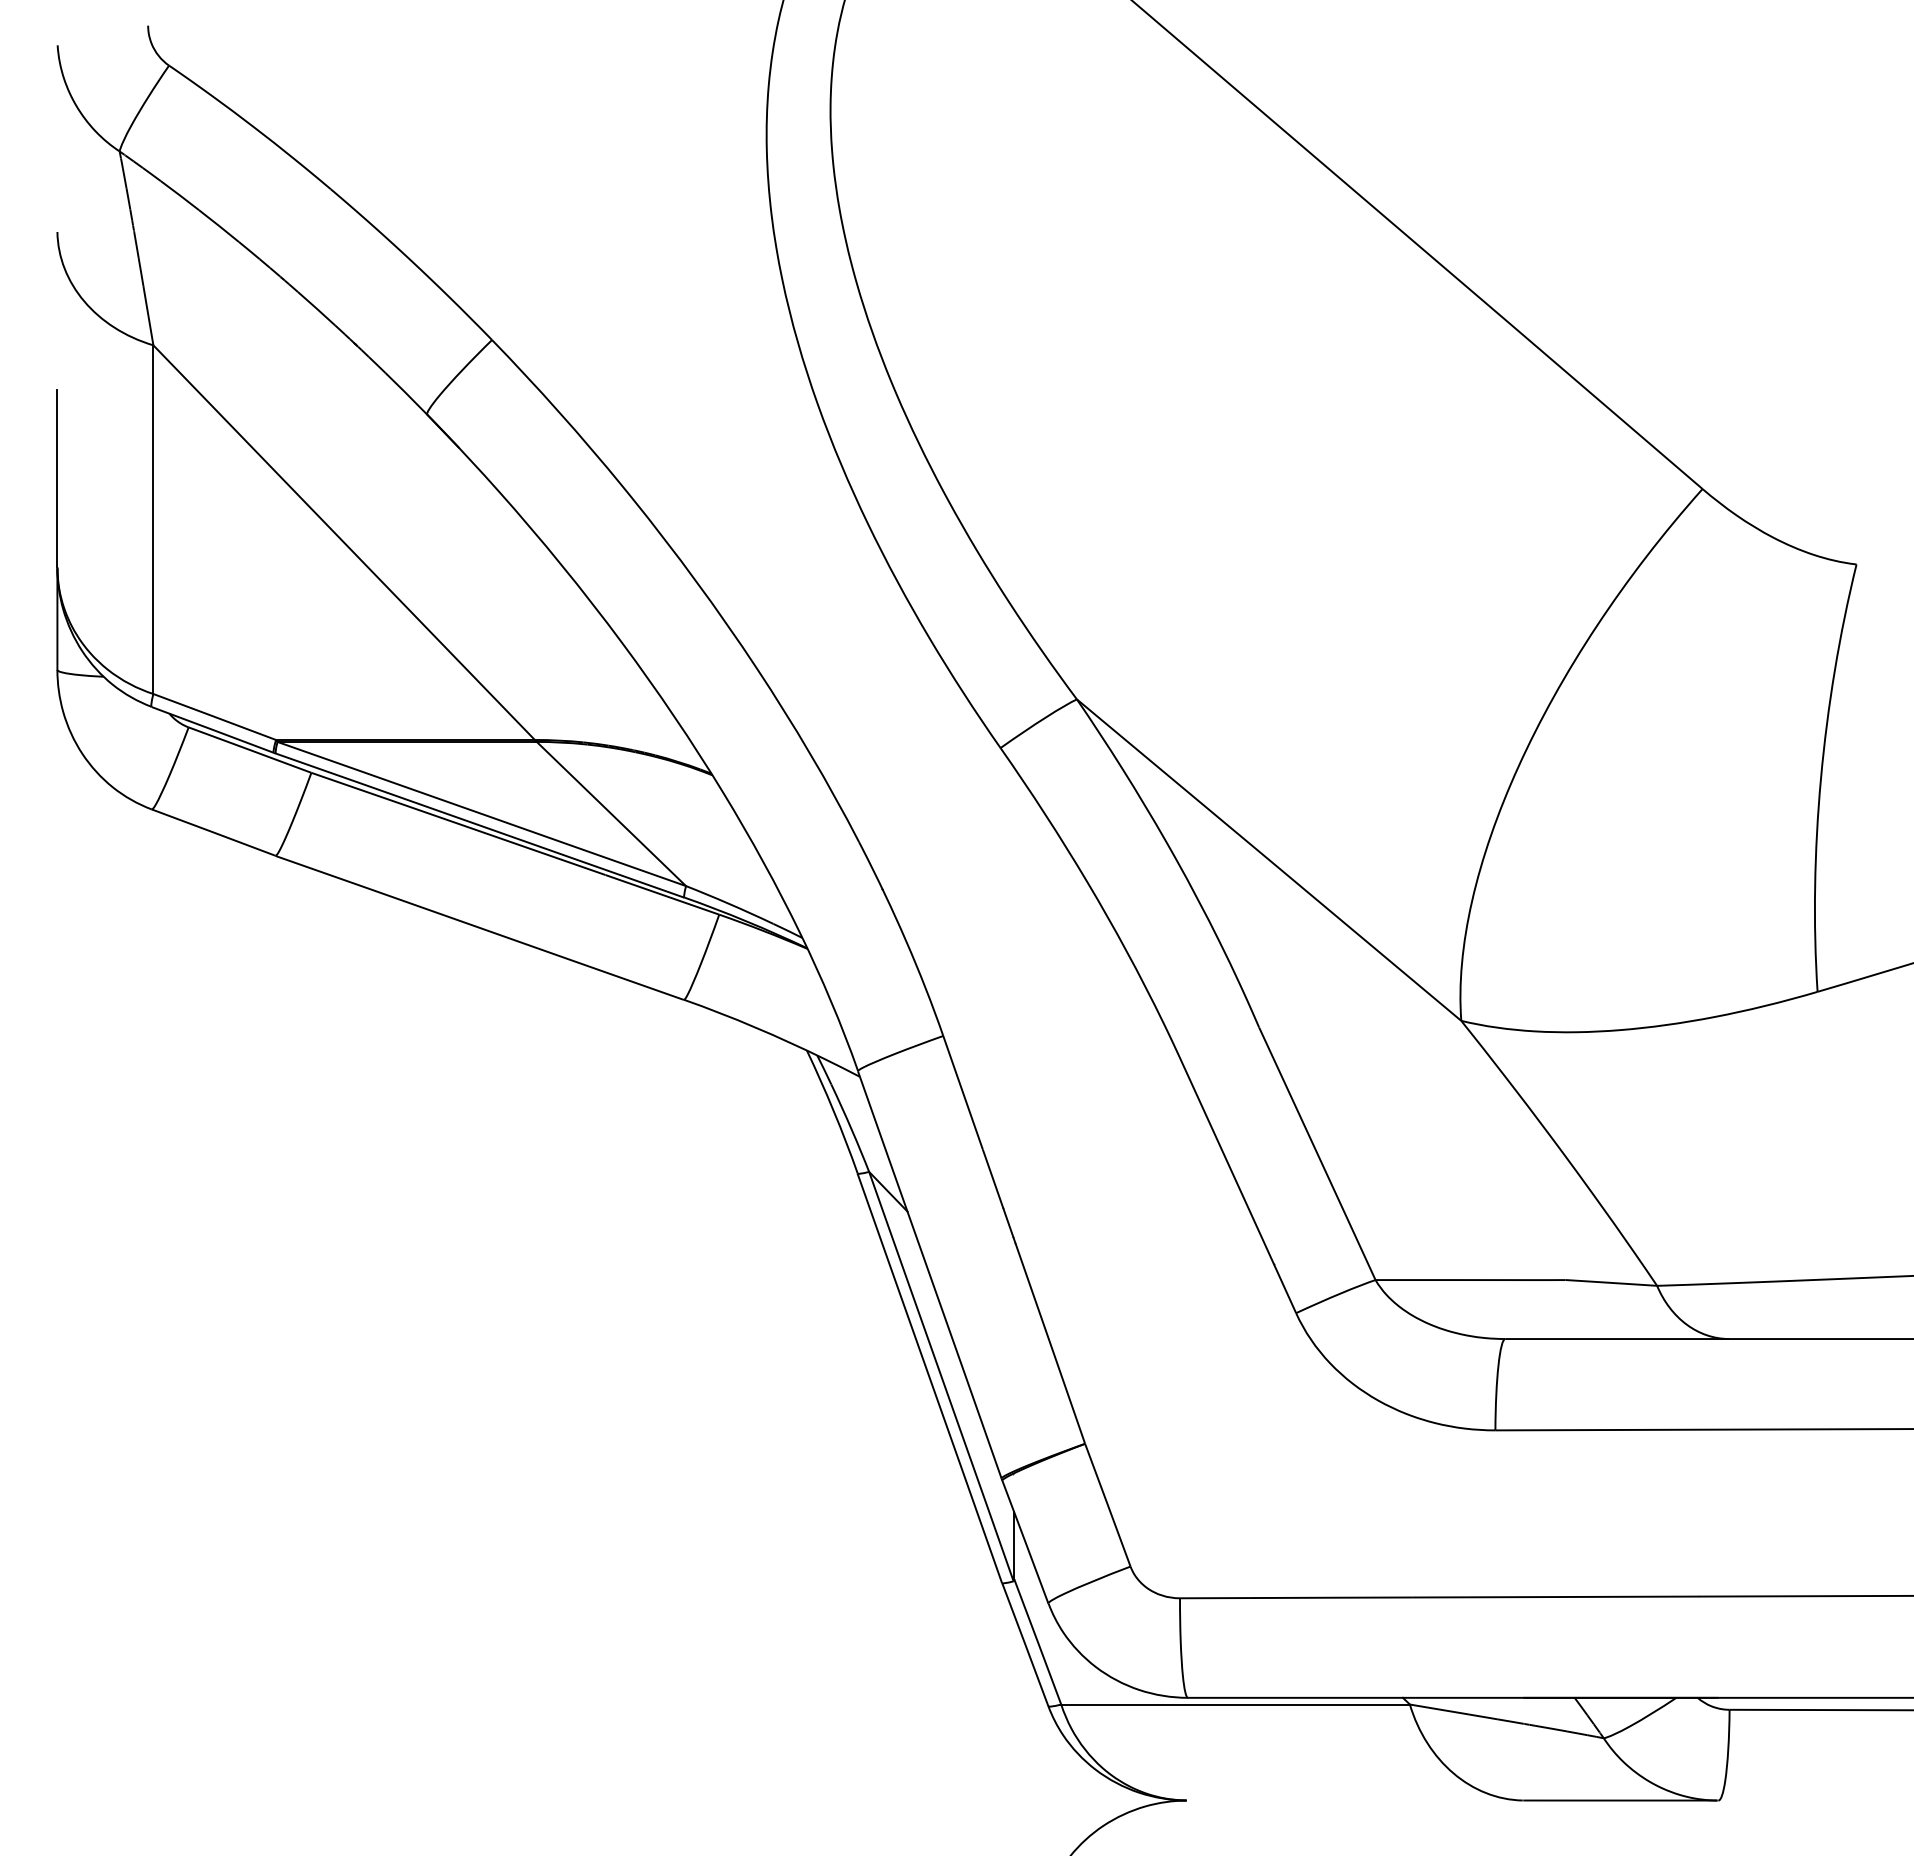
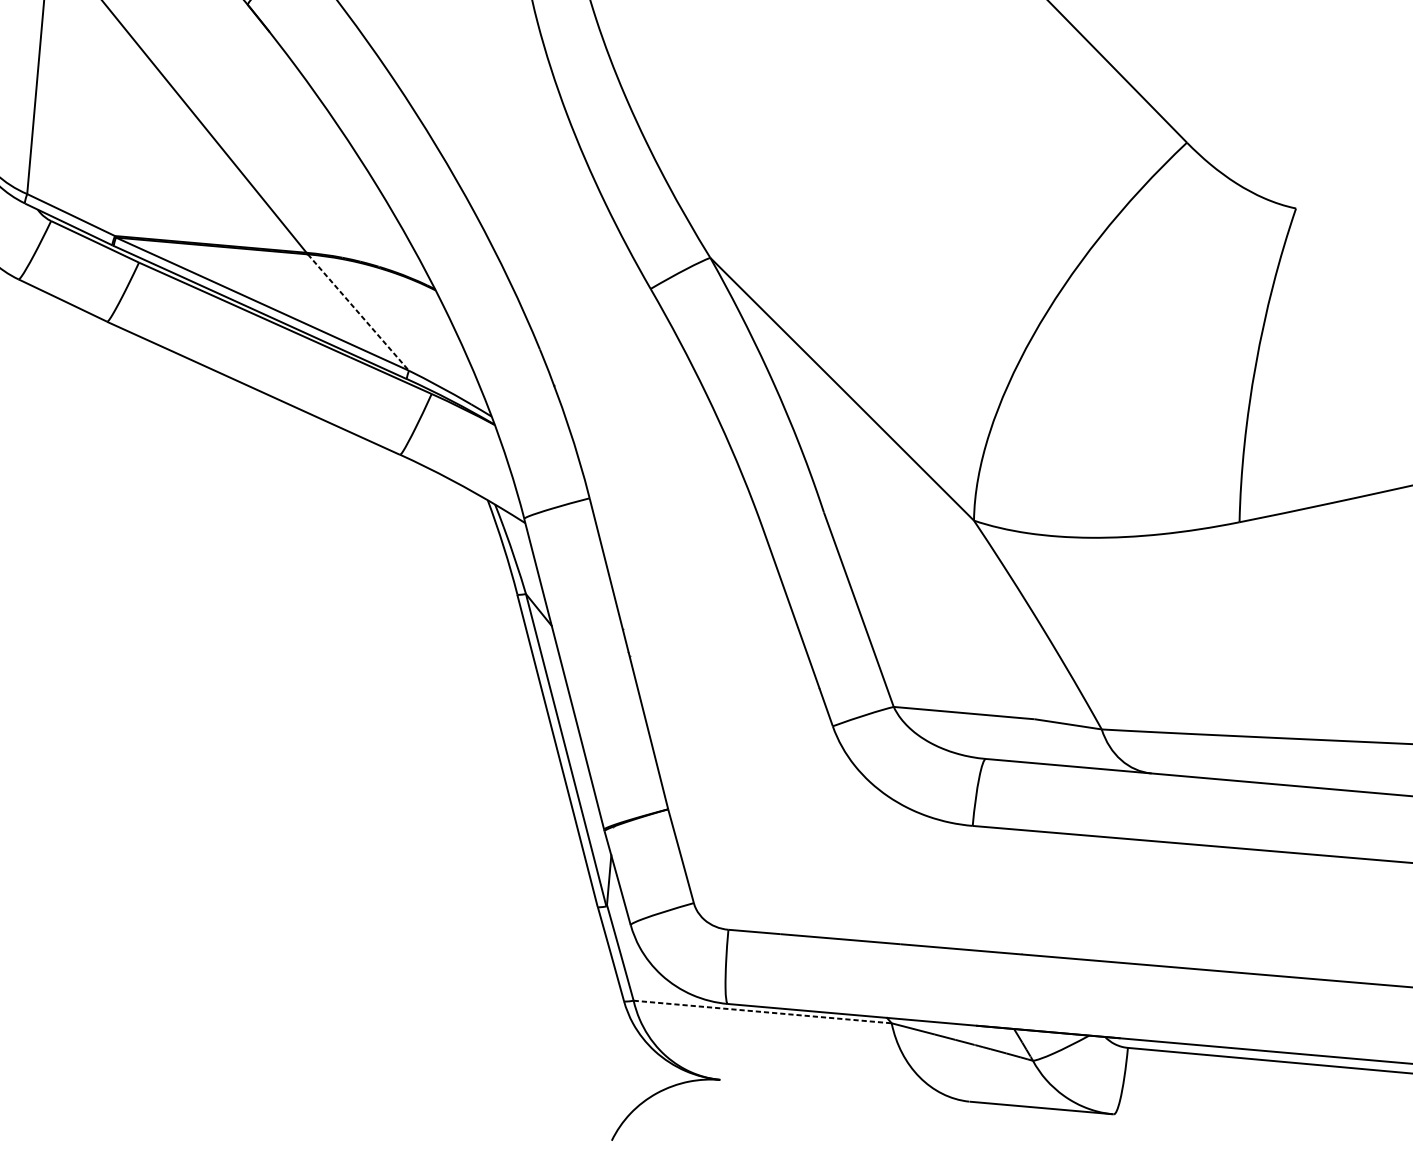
line: (611, 814) -> (358, 312), solid -> dashed
line: (1236, 1704) -> (763, 1012), solid -> dashed

